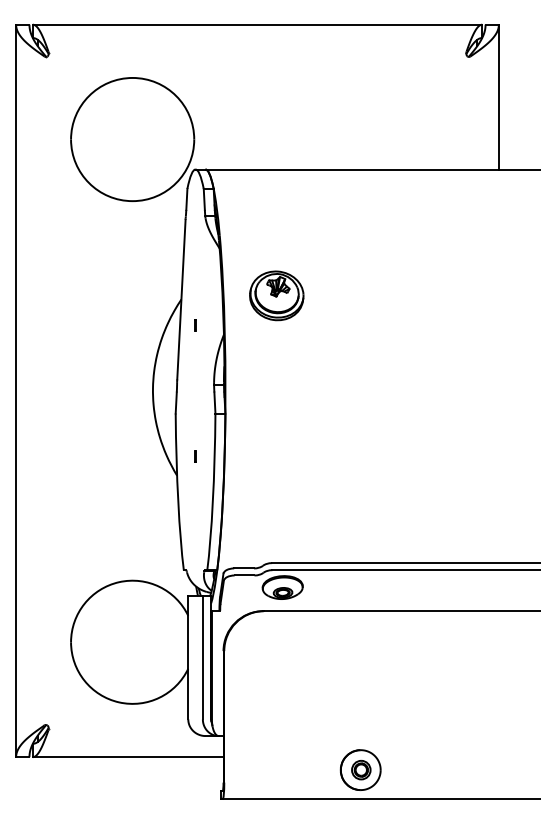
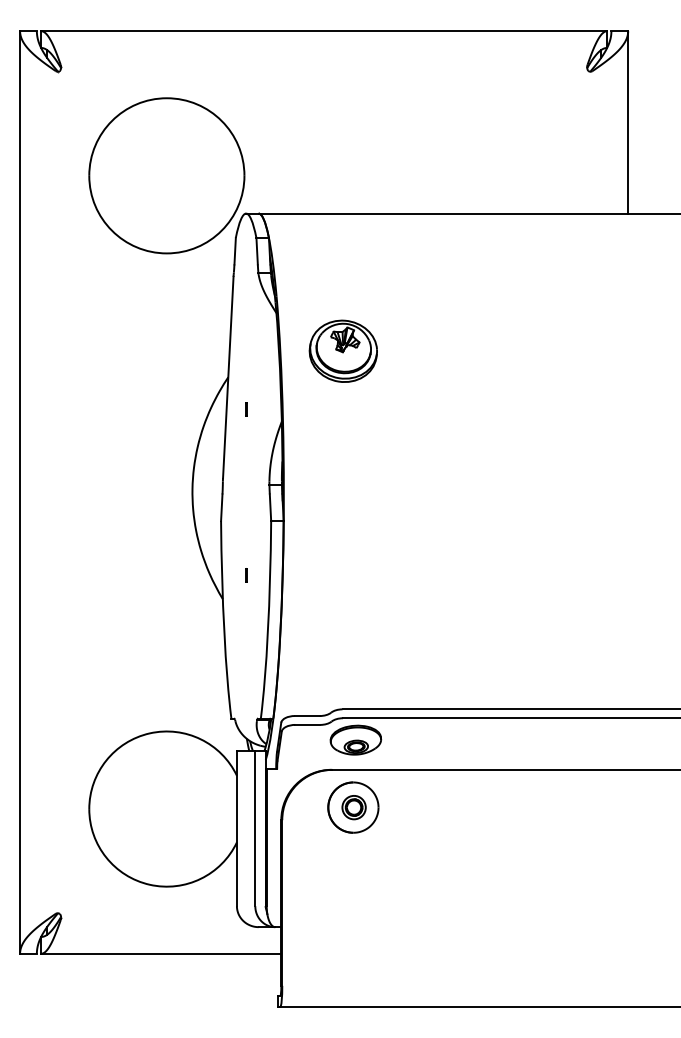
part: (276, 295) -> (343, 350), moved
part: (360, 769) -> (353, 806), moved

